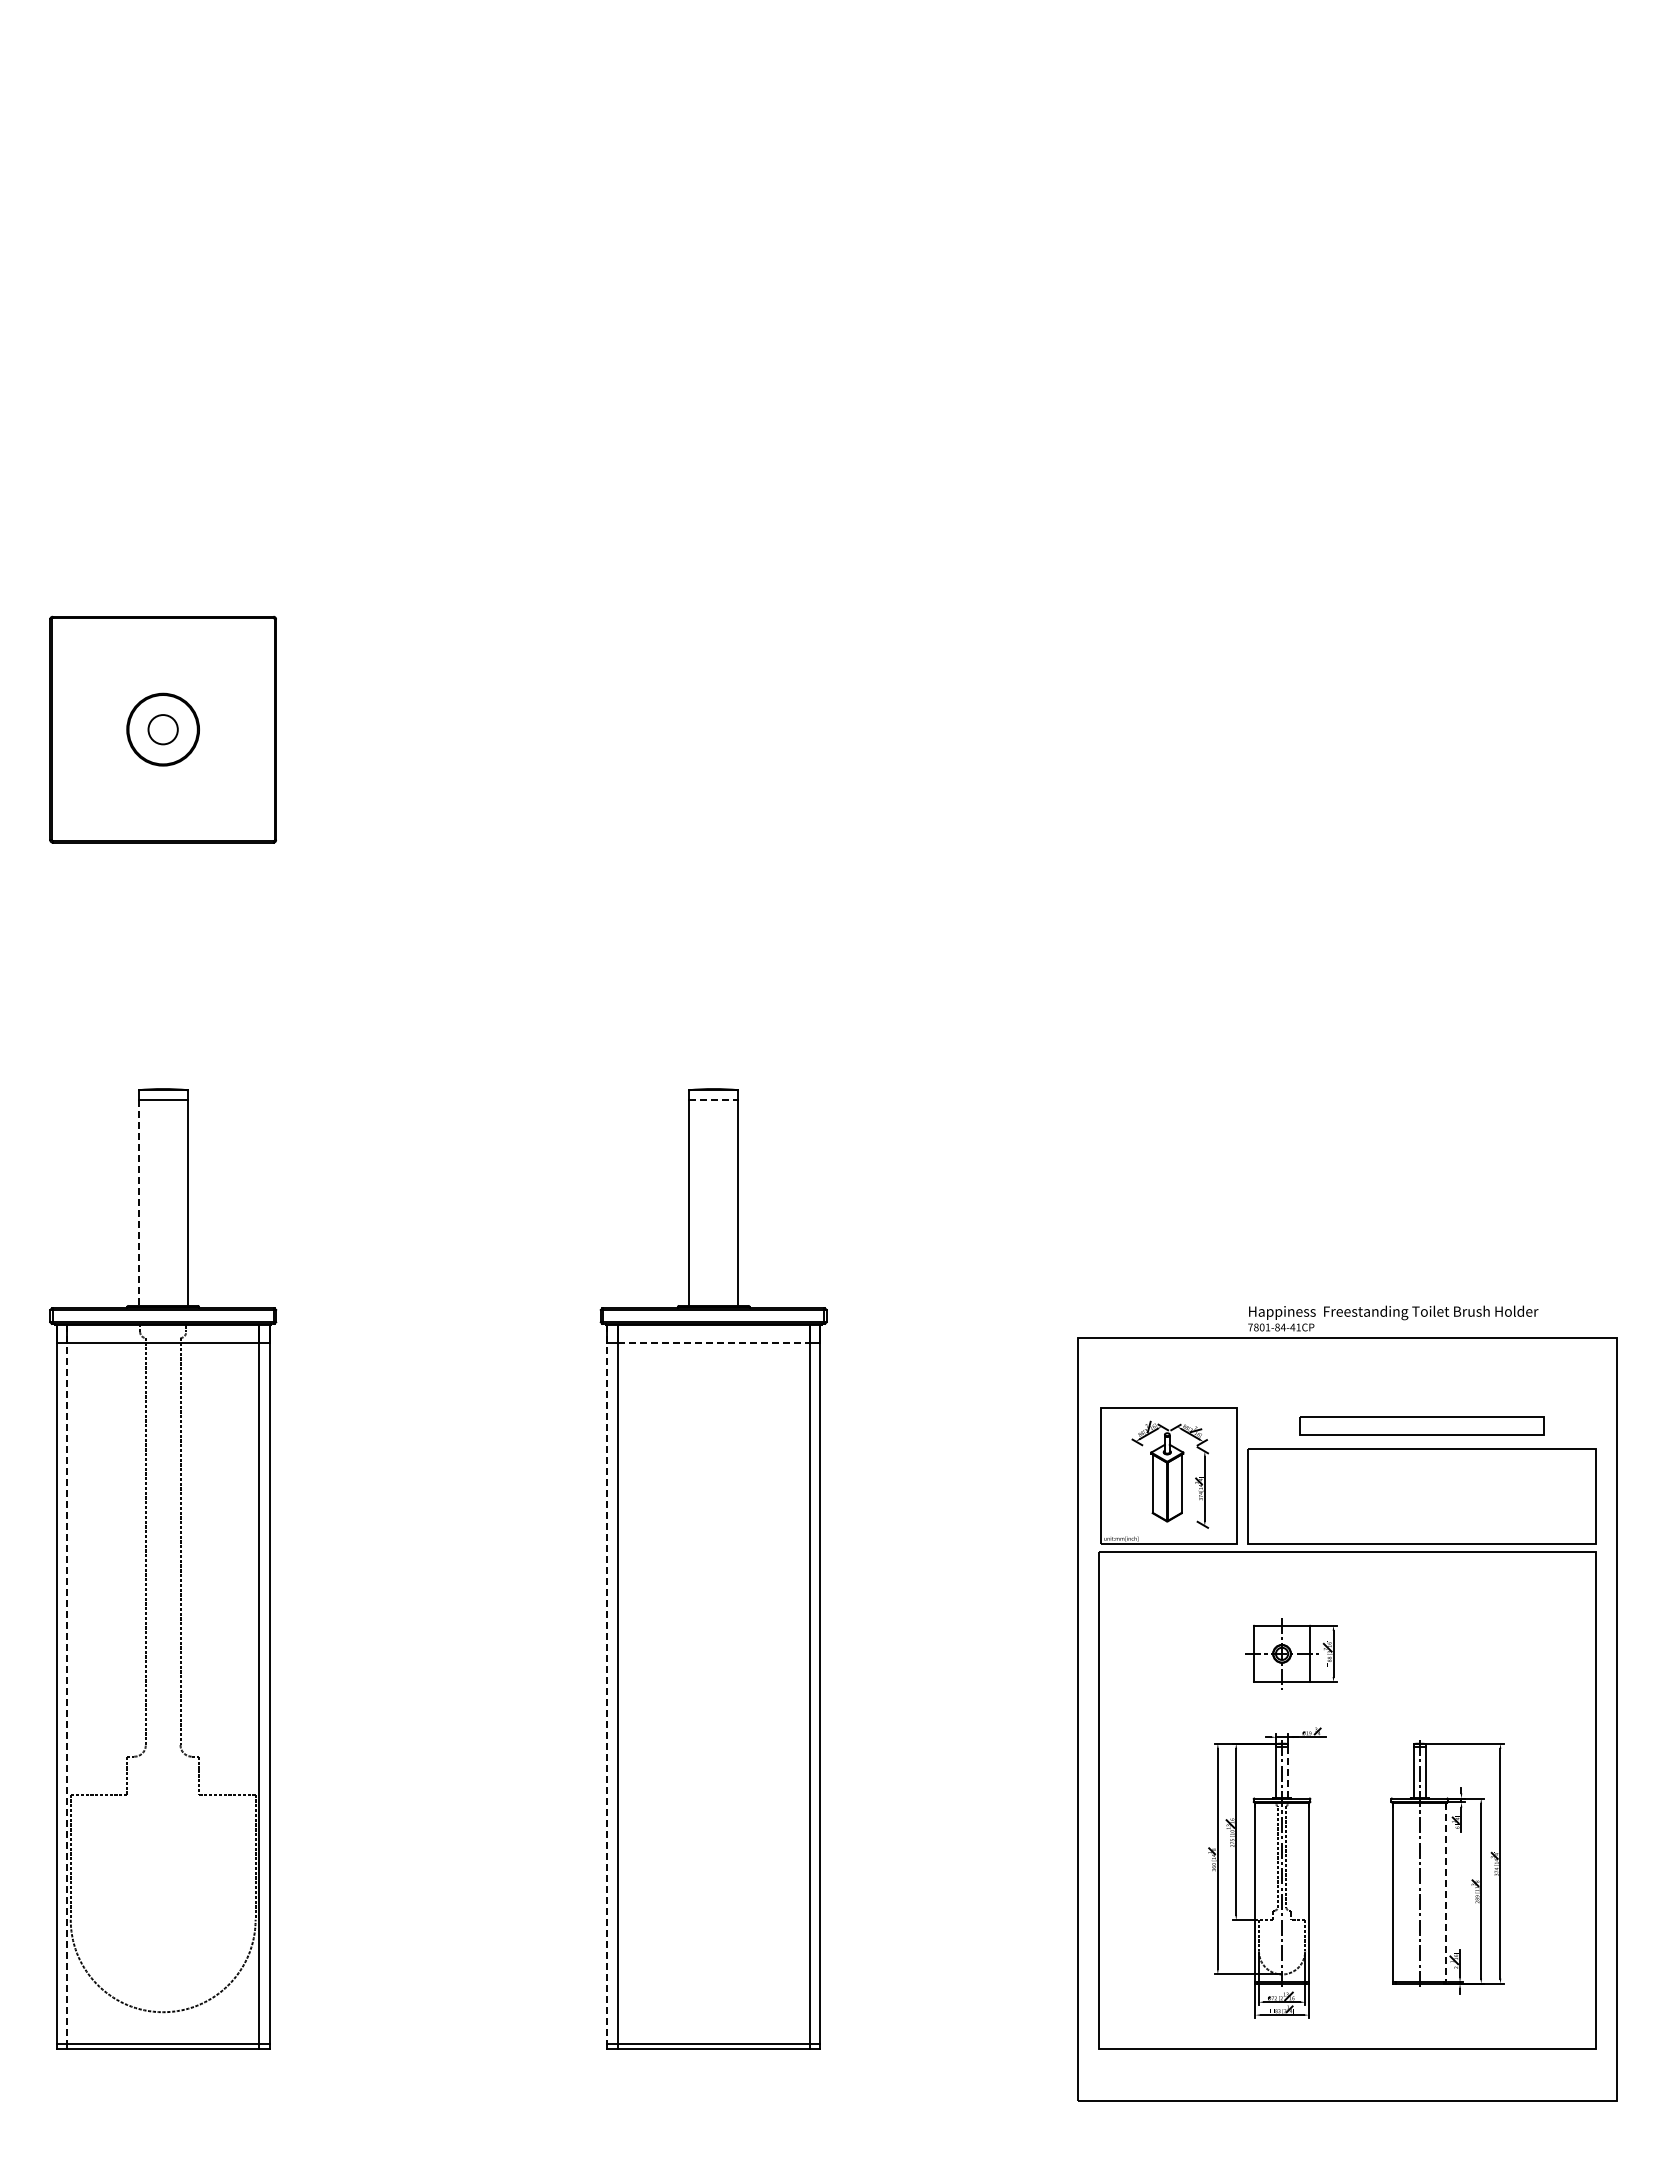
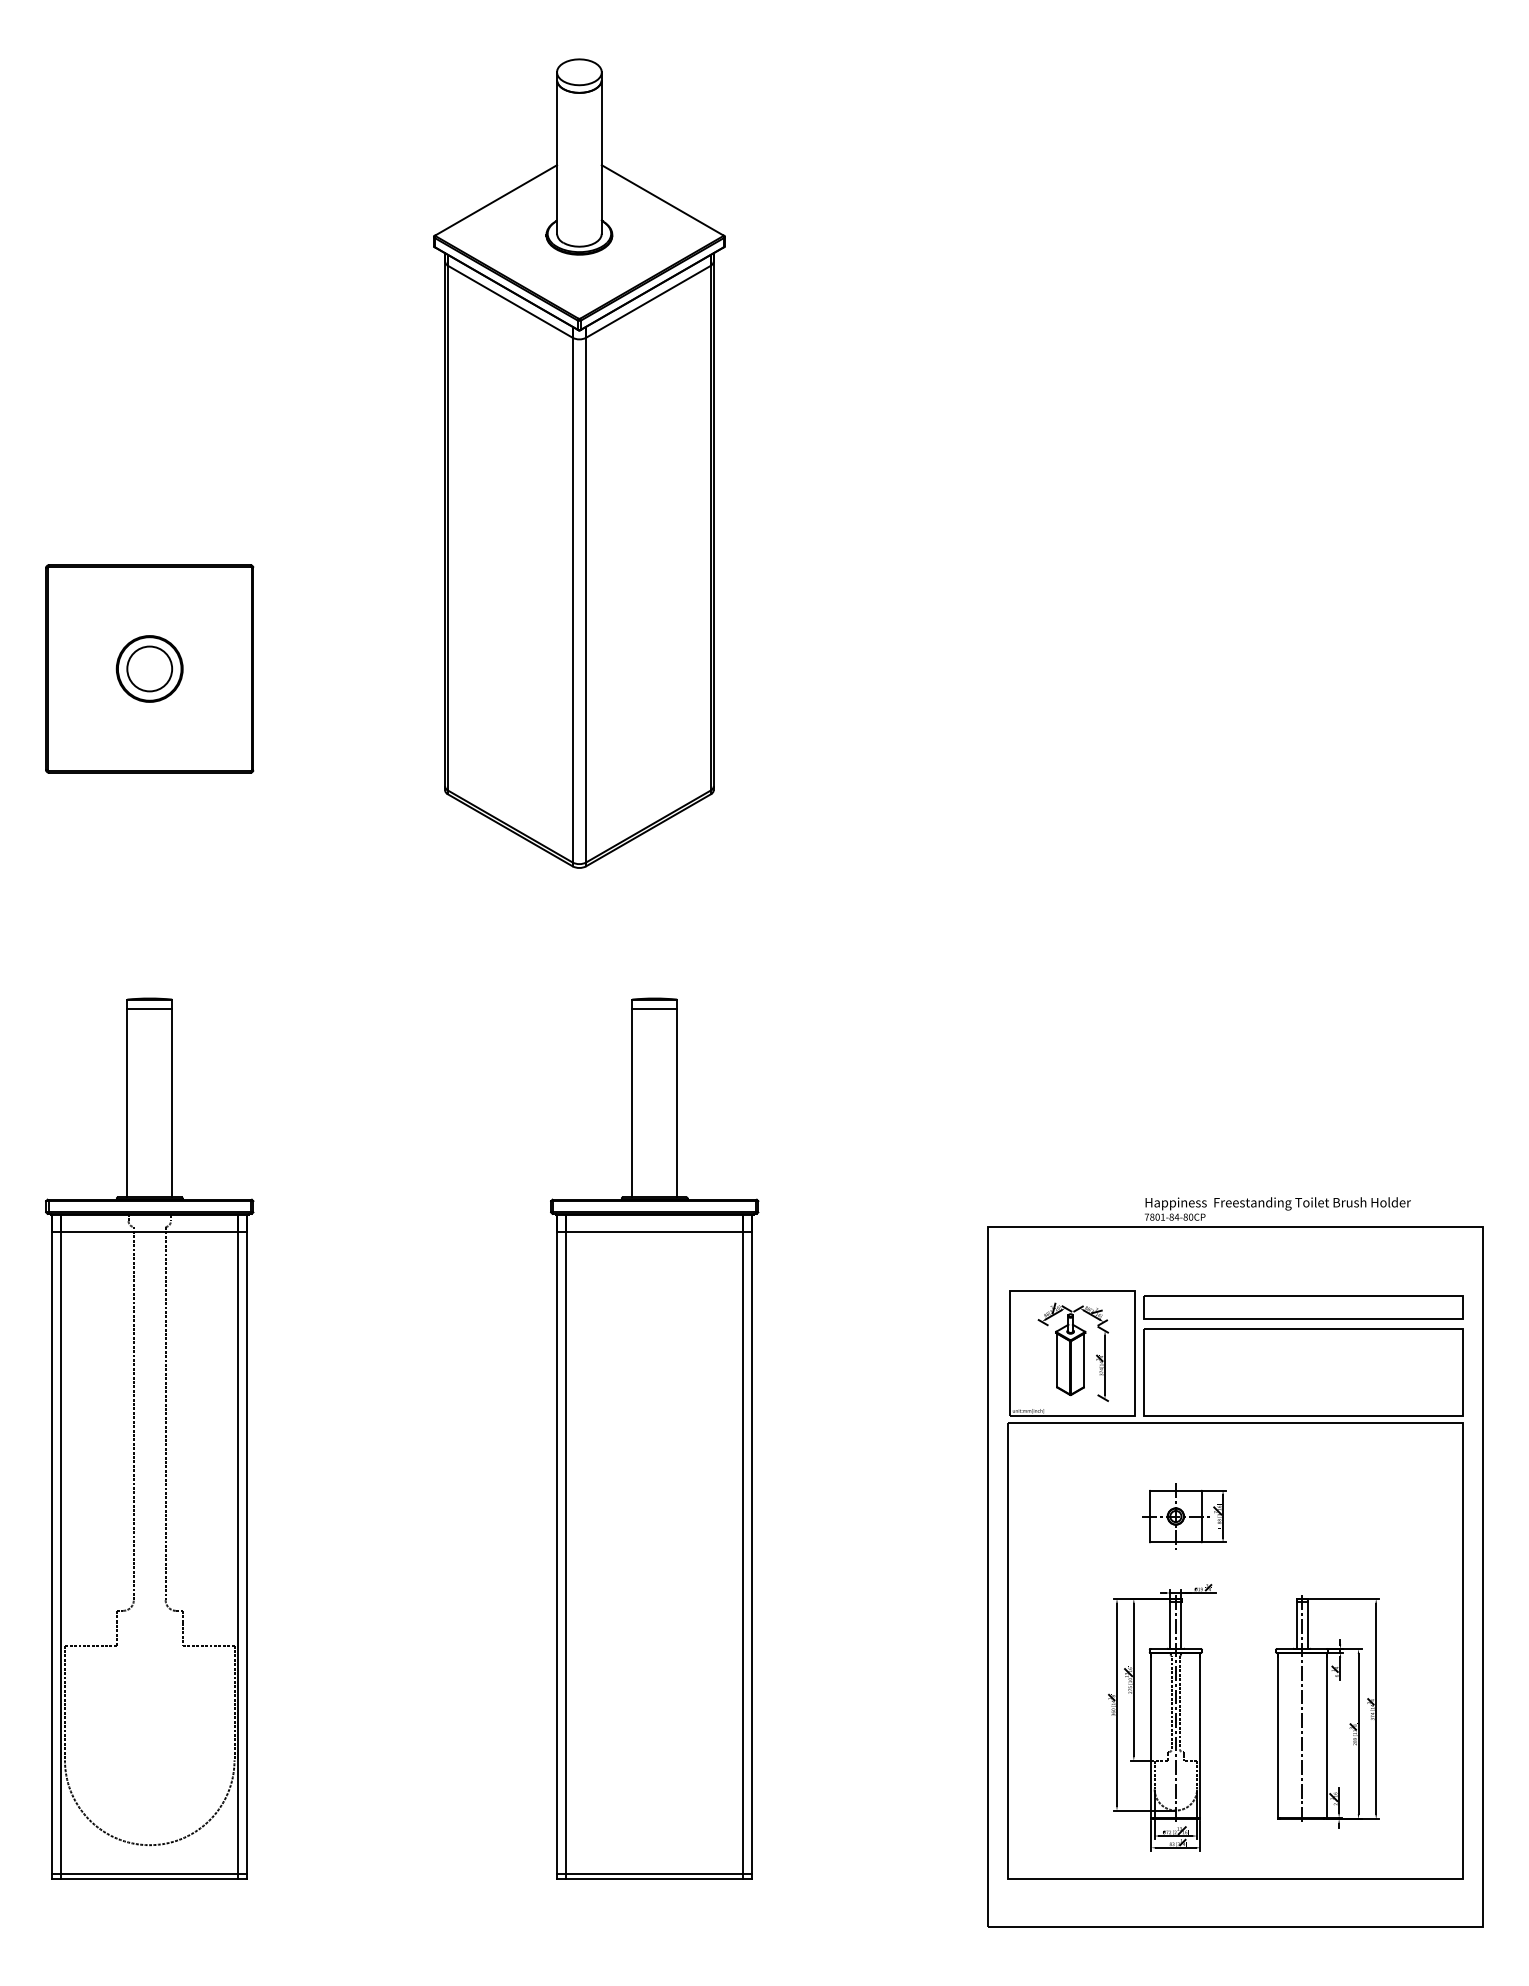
part: (631, 505) -> (579, 463), added
circle: (162, 729) -> (149, 668), size x1.67
line: (714, 1100) -> (655, 1009), dashed -> solid
line: (138, 1203) -> (127, 1103), dashed -> solid
text: (1295, 1327) -> (1188, 1217), 7801-84-41CP -> 7801-84-80CP
line: (714, 1343) -> (655, 1231), dashed -> solid
part: (1421, 1426) -> (1303, 1308), size x1.43
line: (66, 1685) -> (61, 1545), dashed -> solid
line: (607, 1685) -> (557, 1545), dashed -> solid
line: (1288, 1772) -> (1181, 1625), dashed -> solid
line: (1446, 1892) -> (1326, 1735), dashed -> solid

